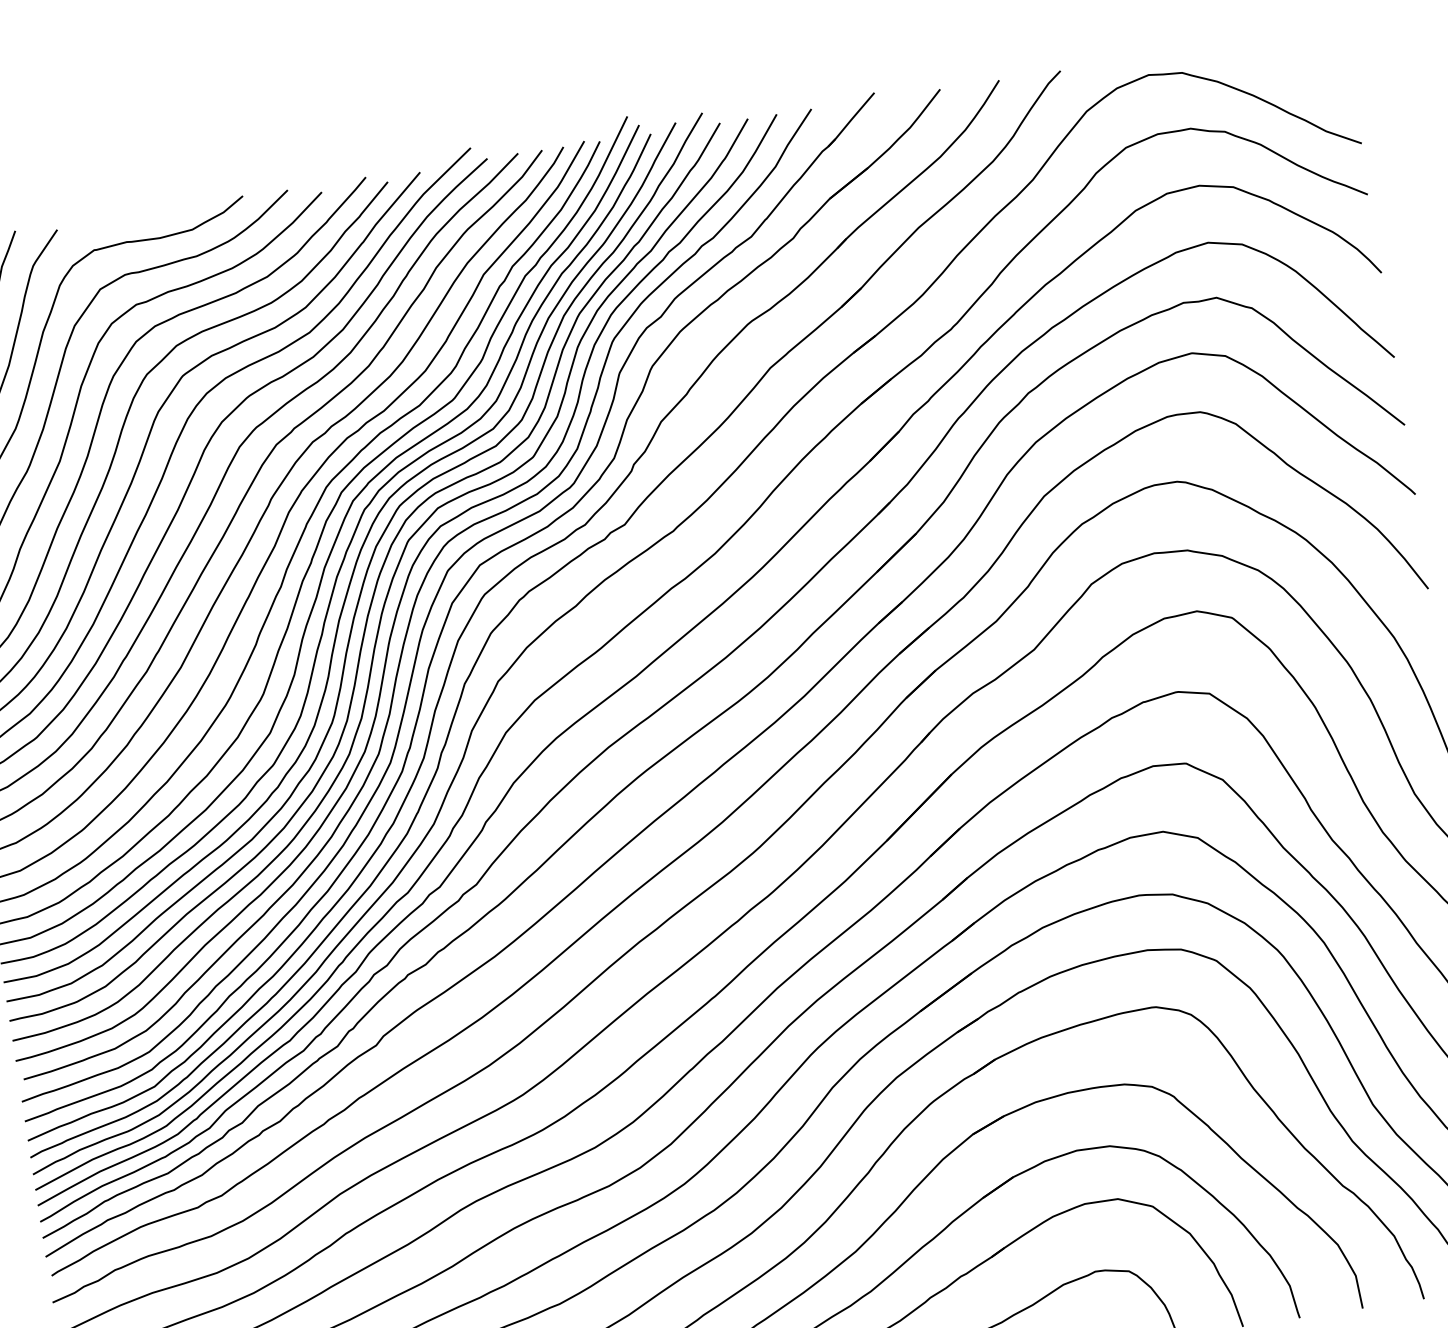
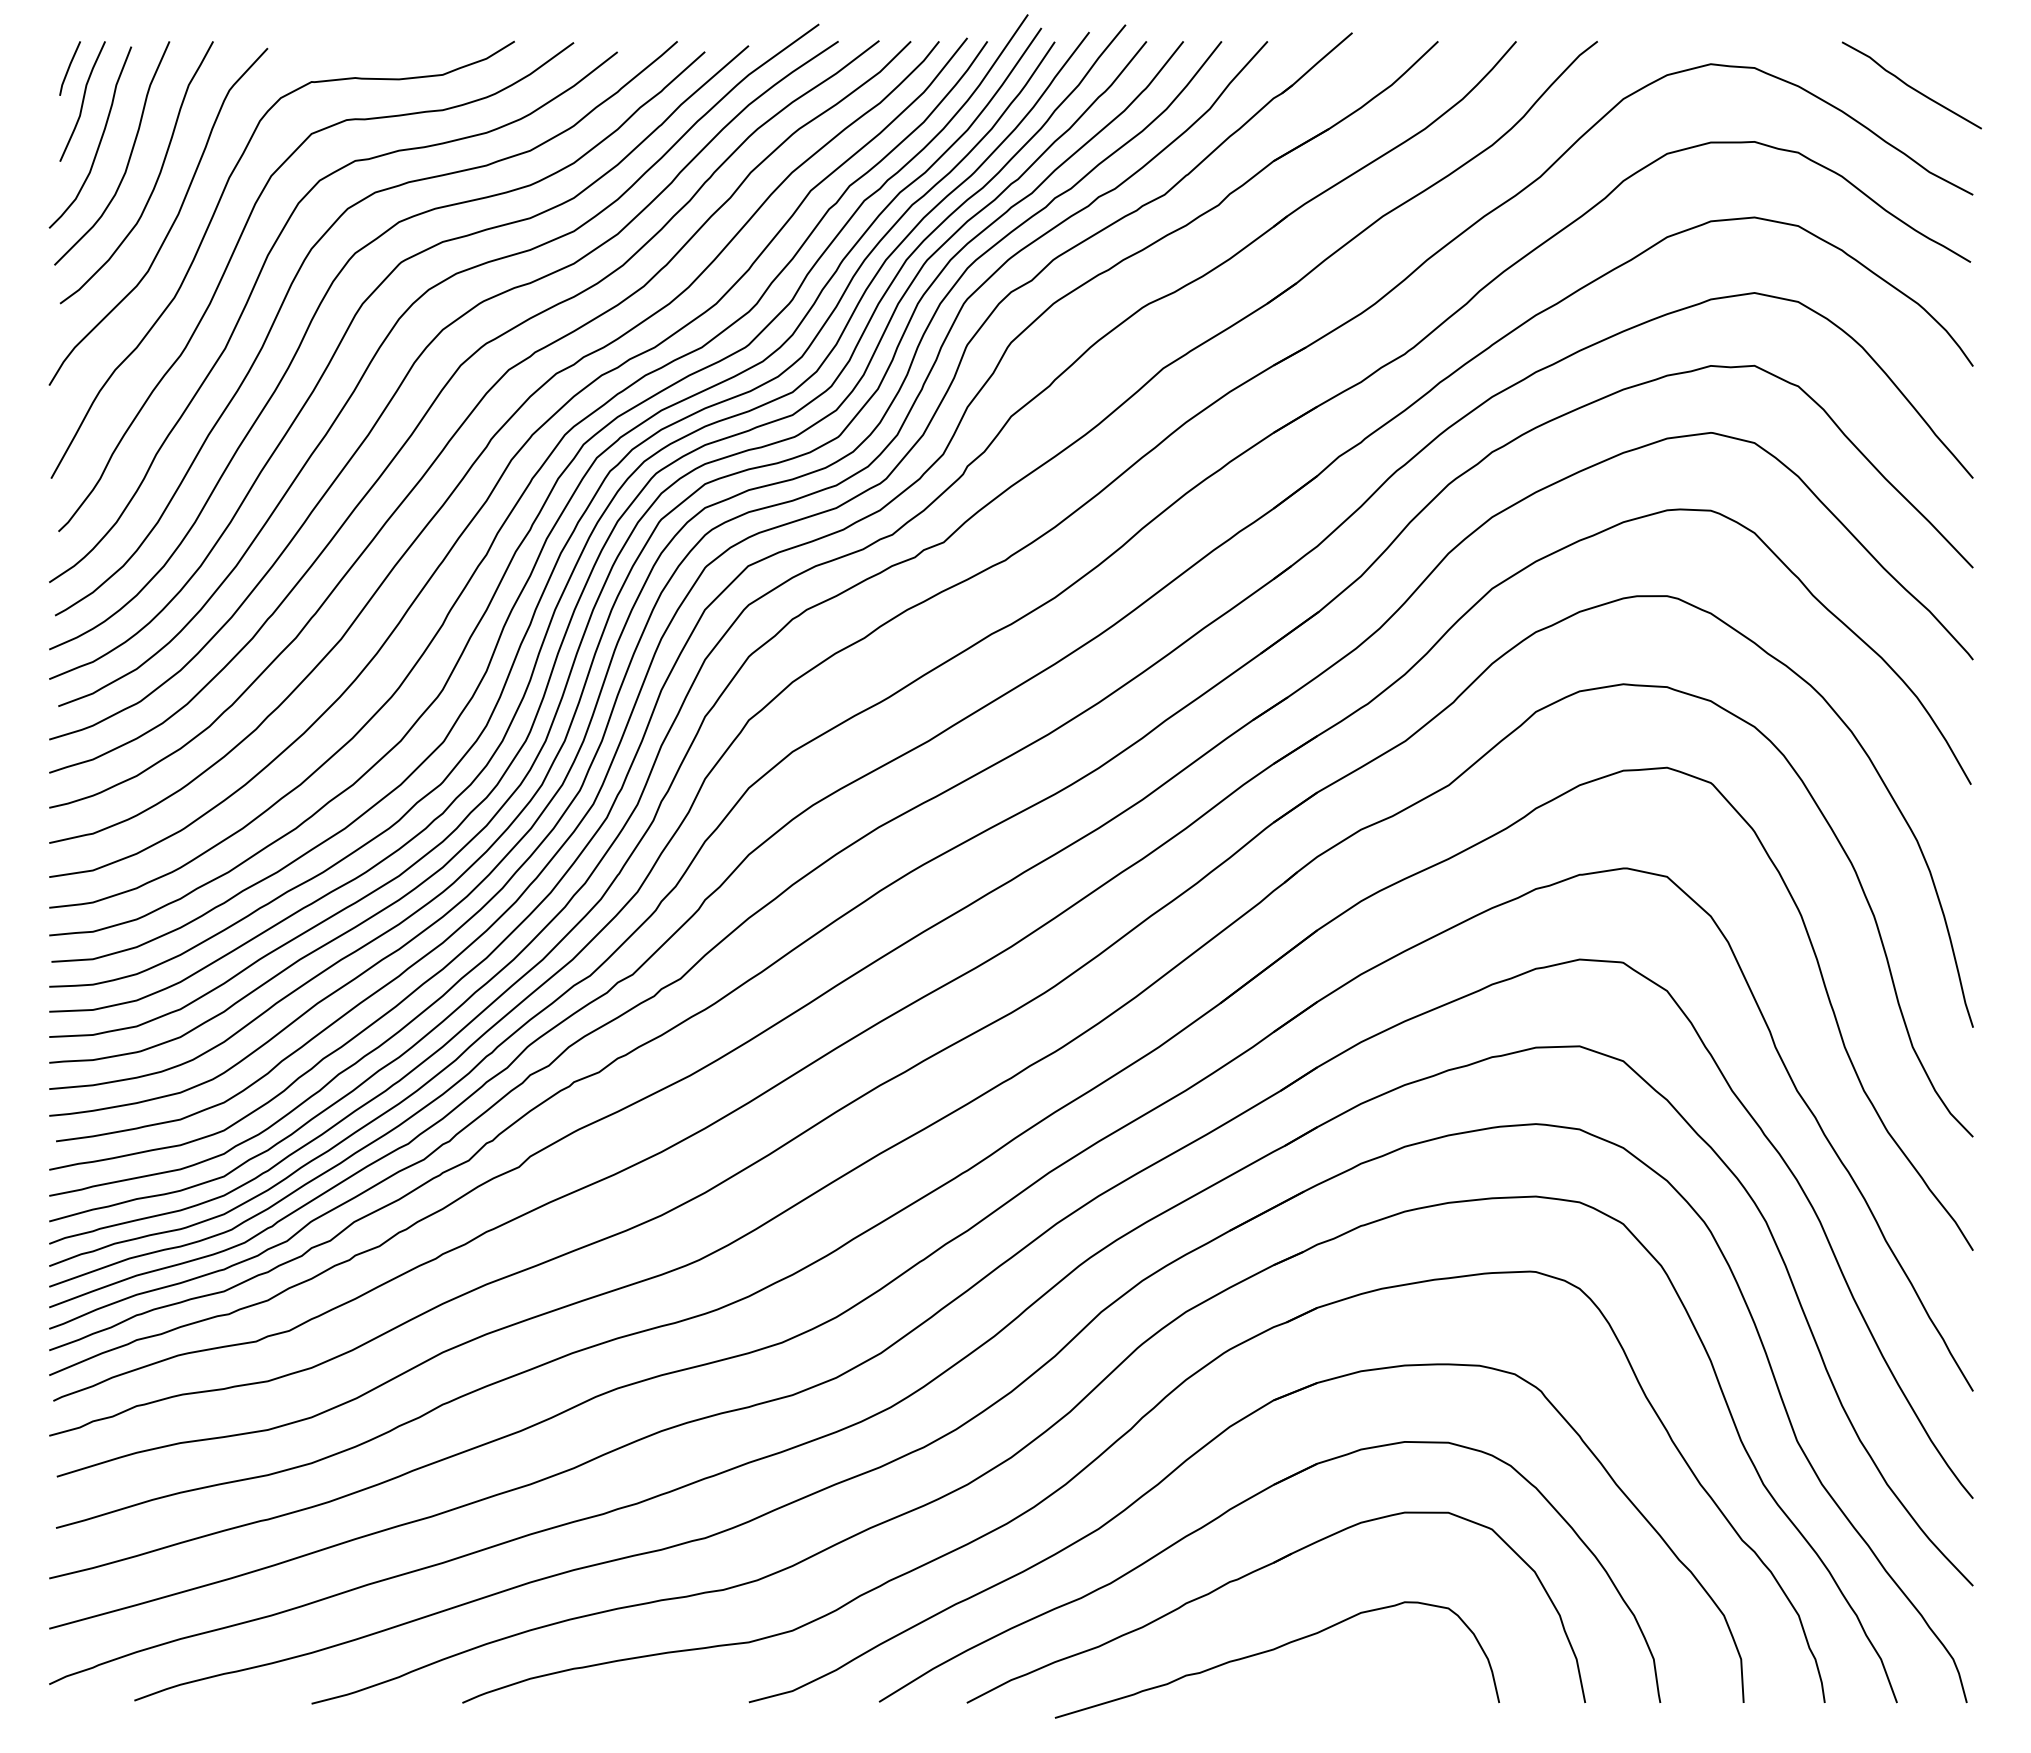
curve: (1302, 68) -> (1911, 86), added

